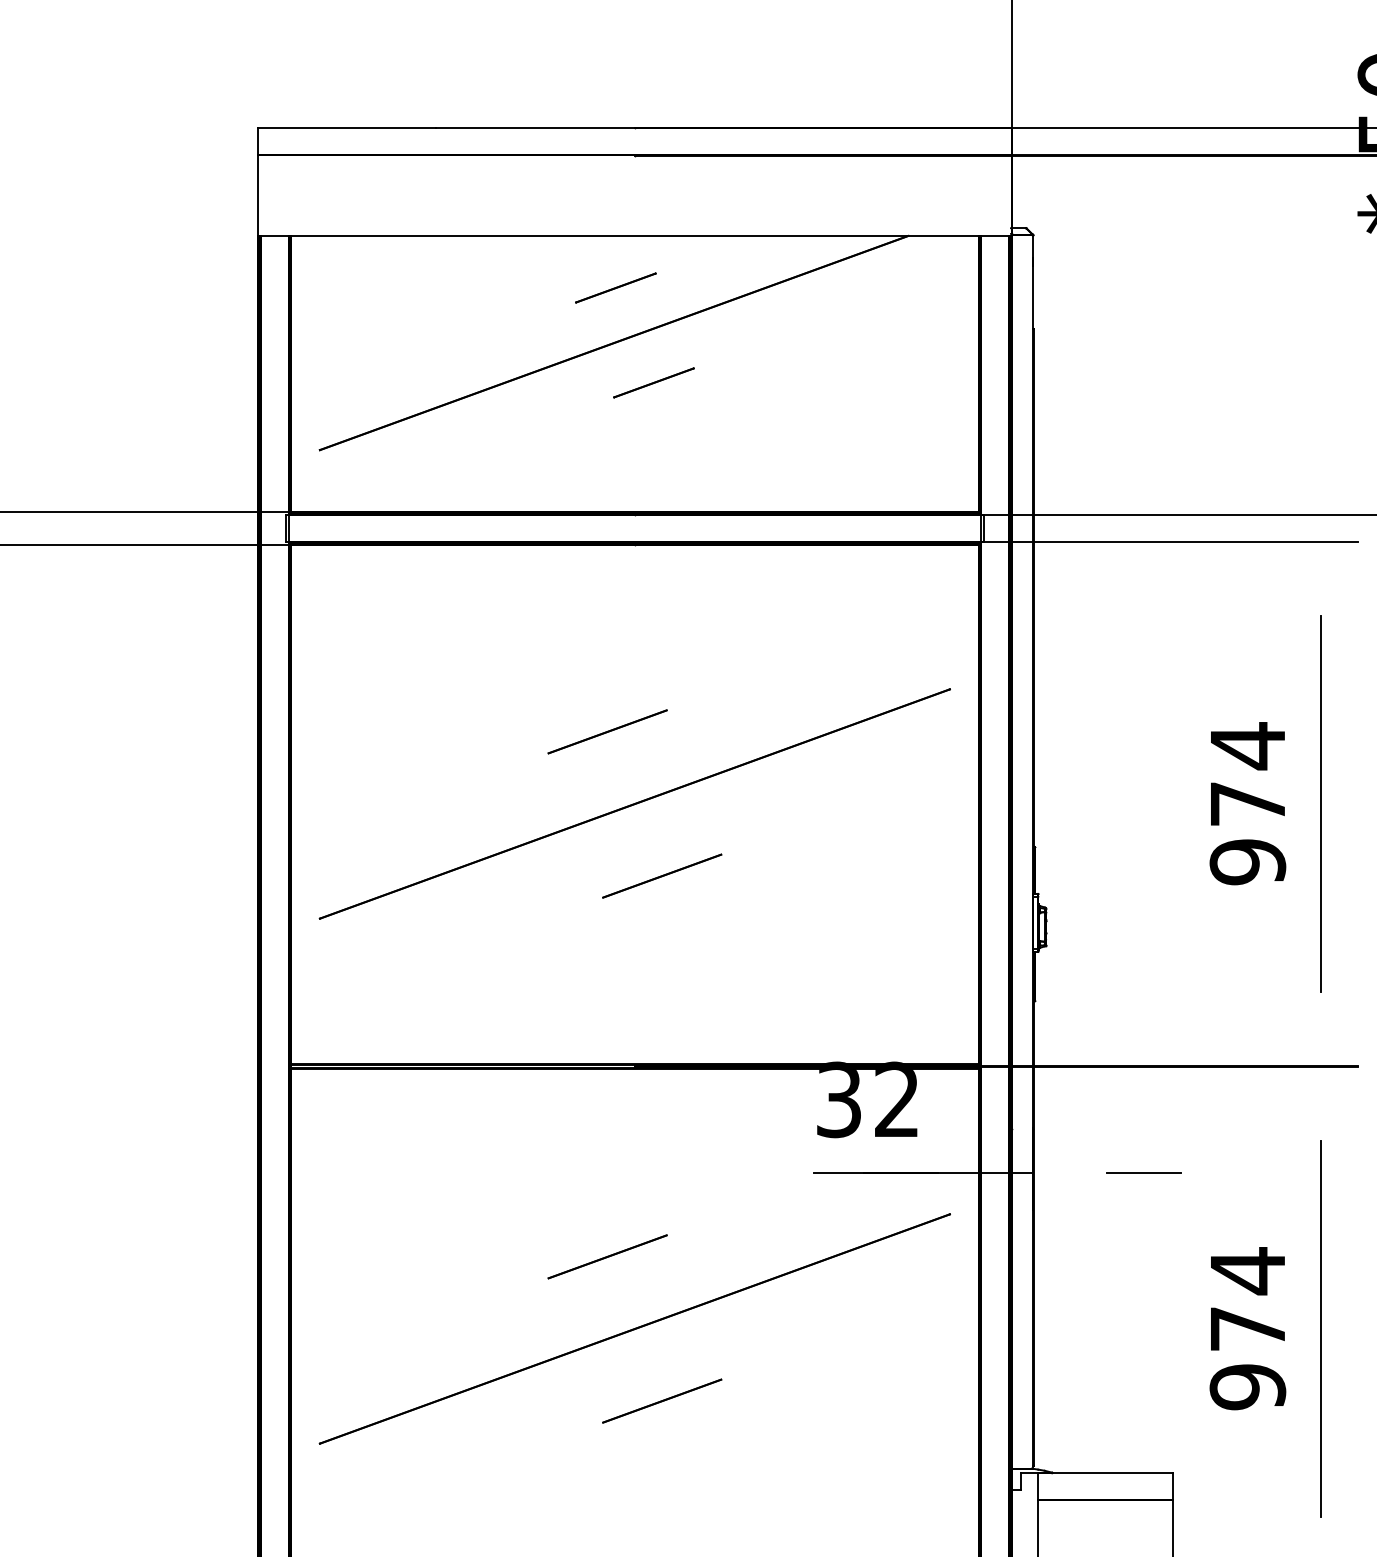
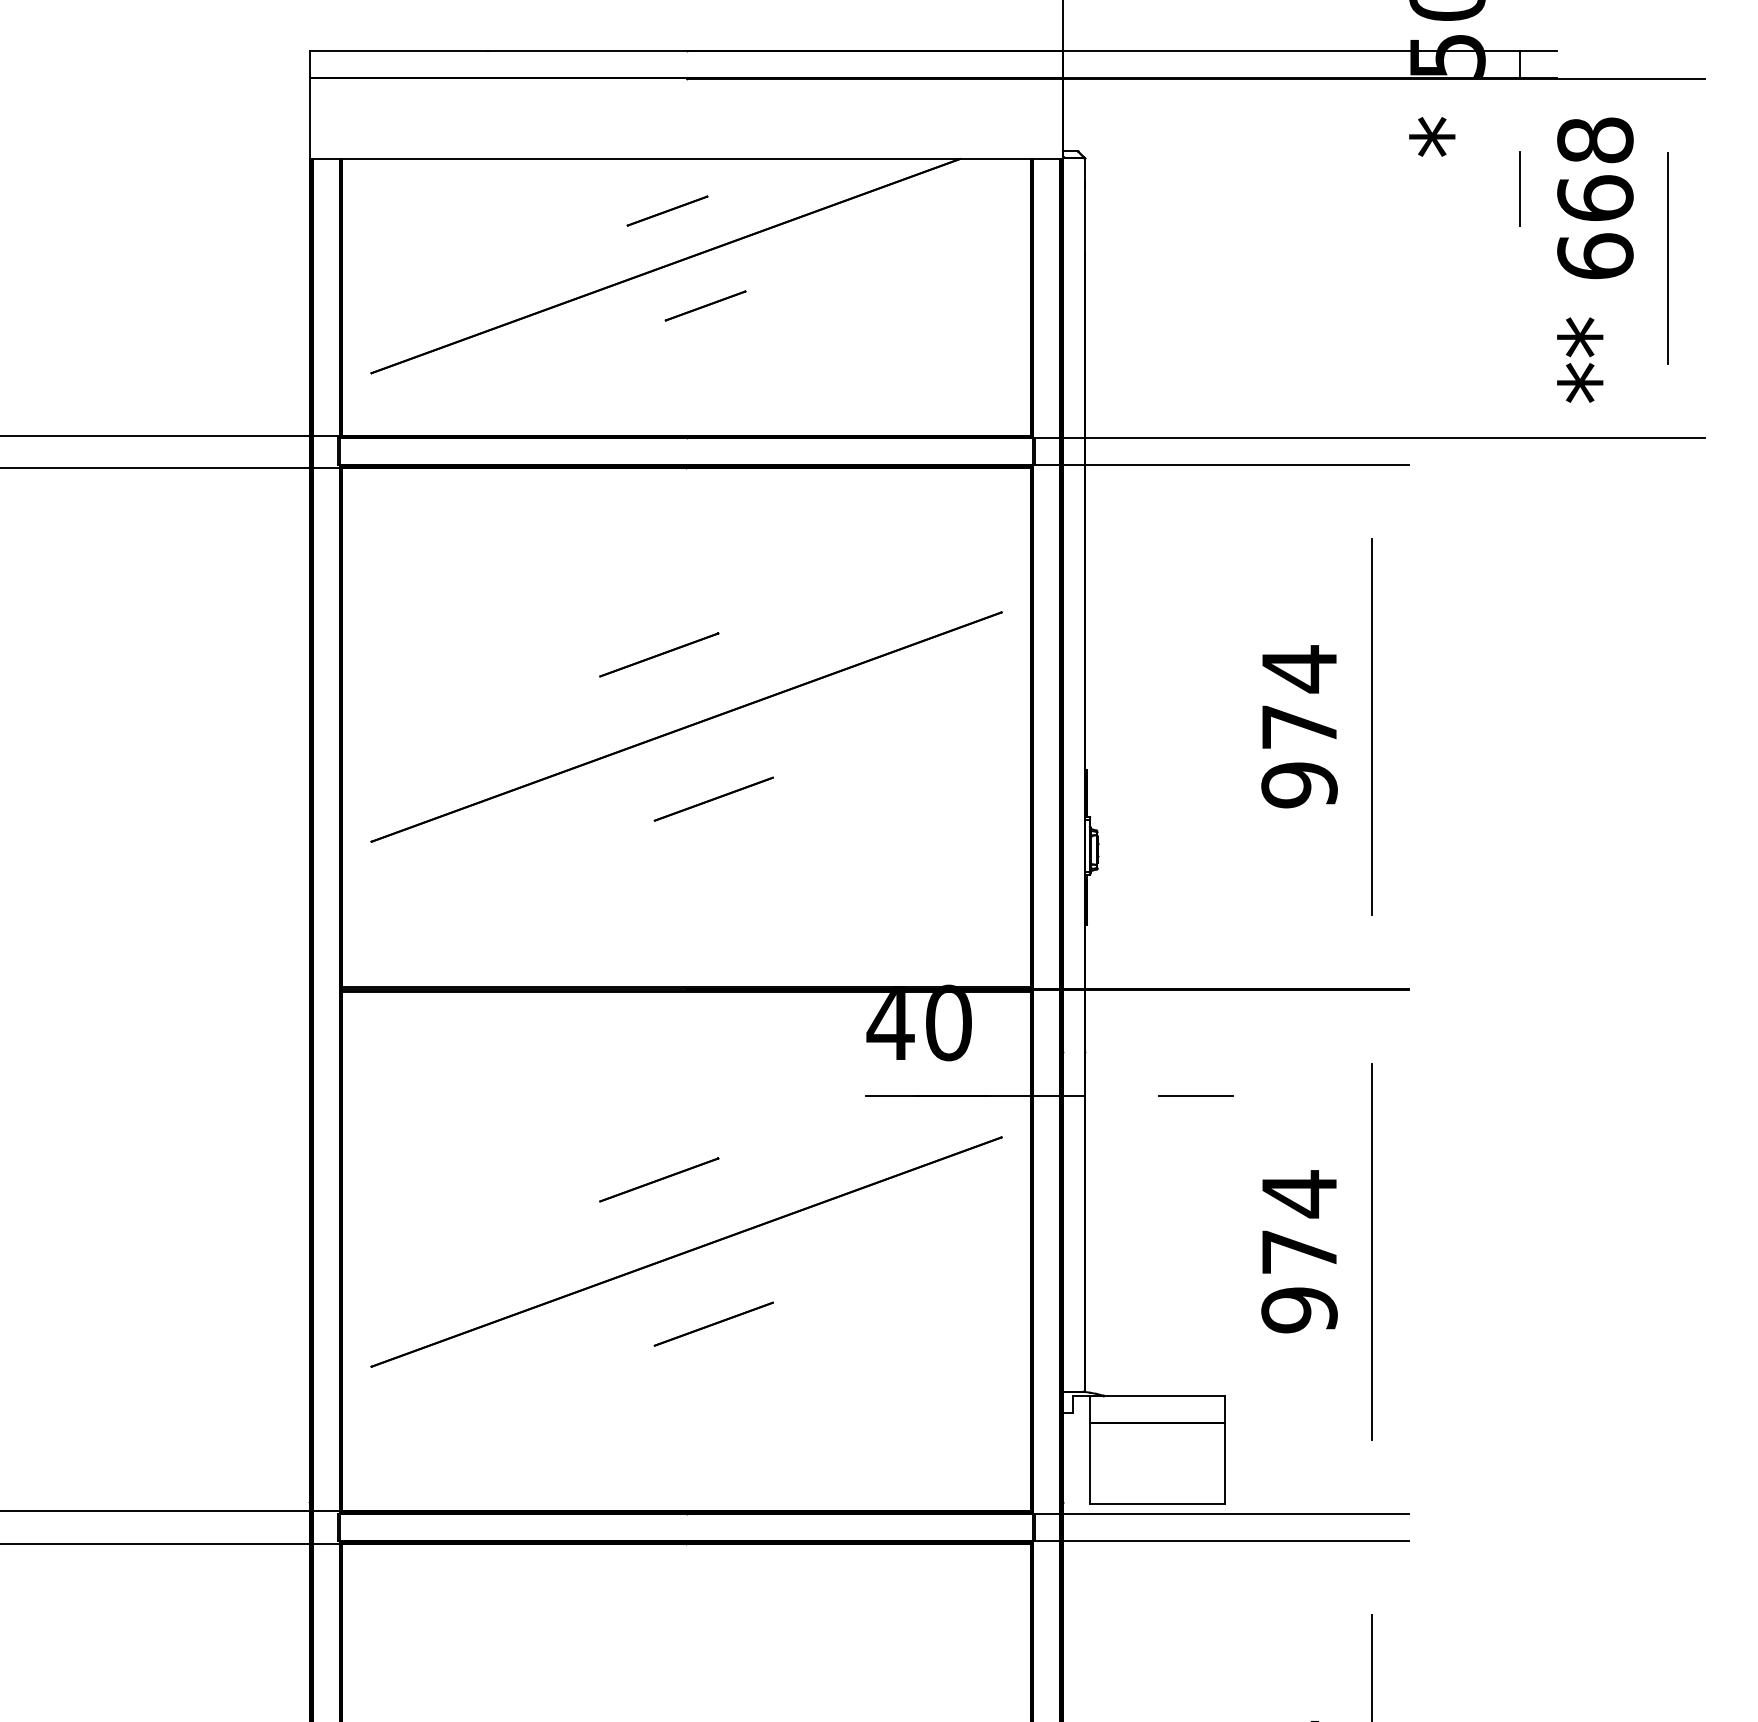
text: (866, 1099) -> (918, 1022), 32 -> 40

